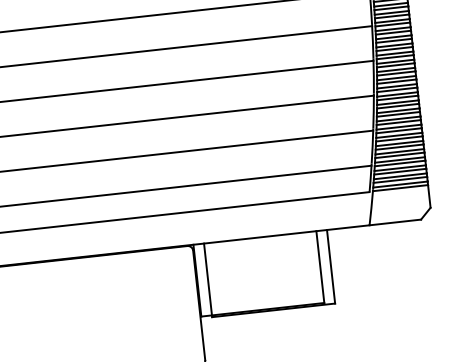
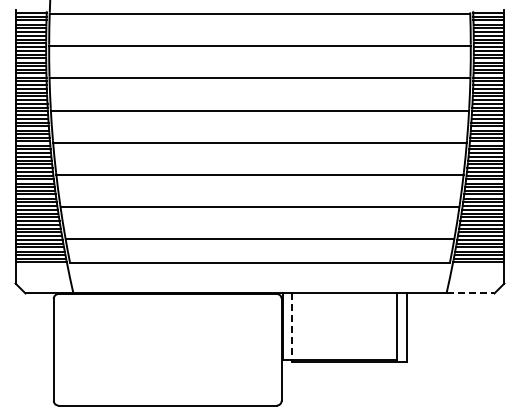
line: (395, 222) -> (470, 293), solid -> dashed
line: (208, 281) -> (292, 328), solid -> dashed

